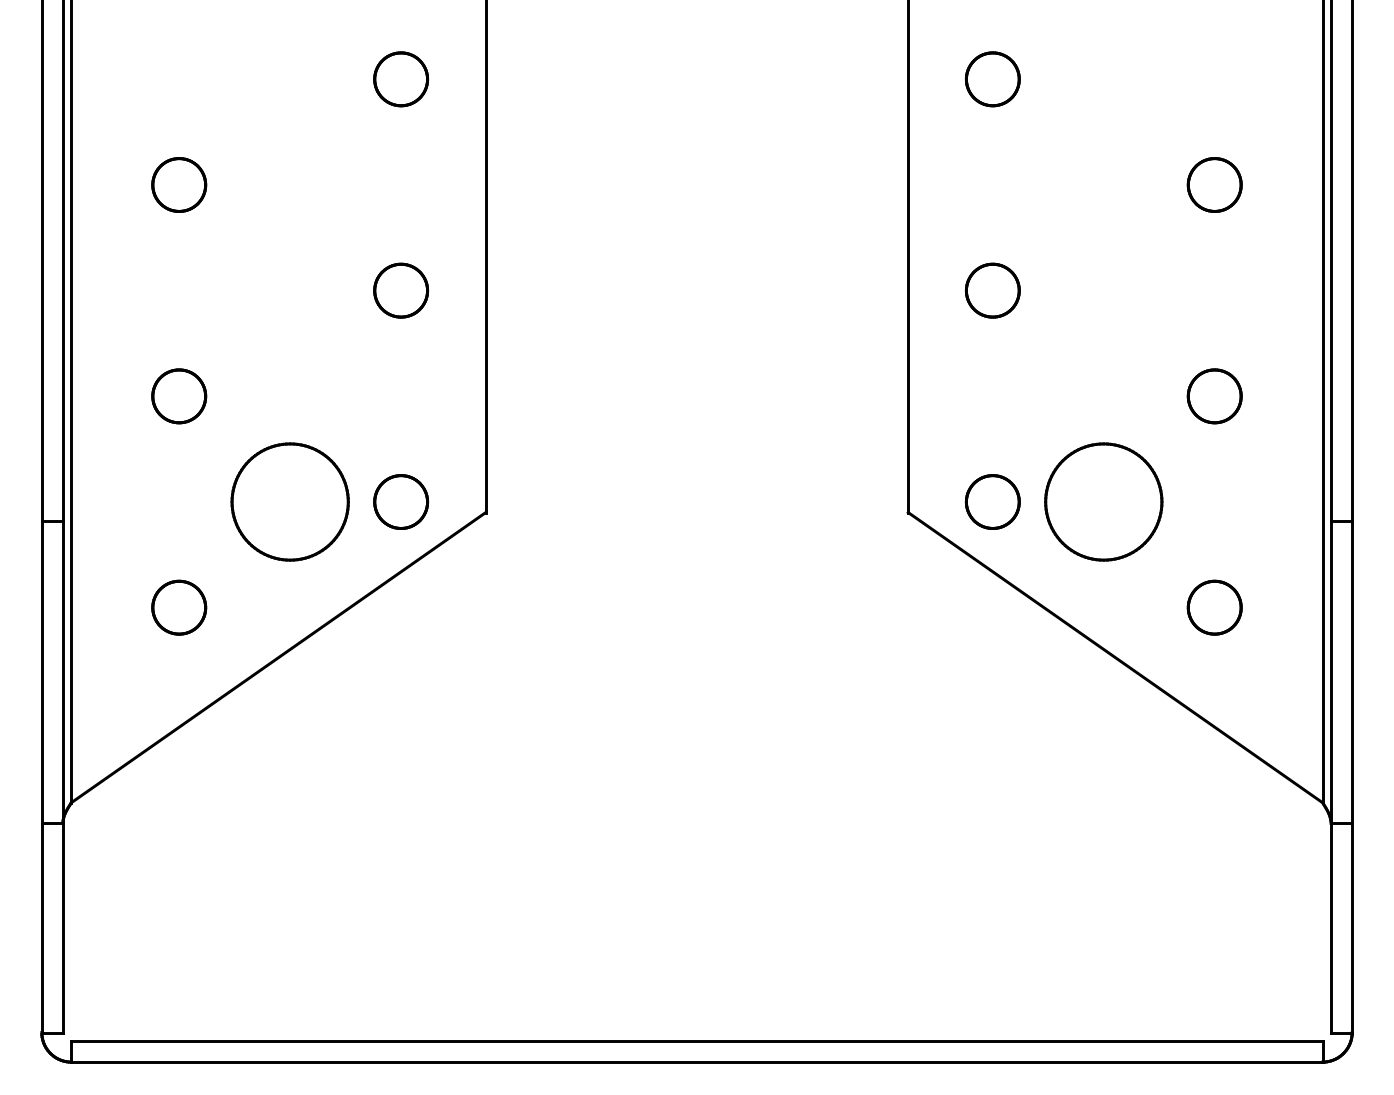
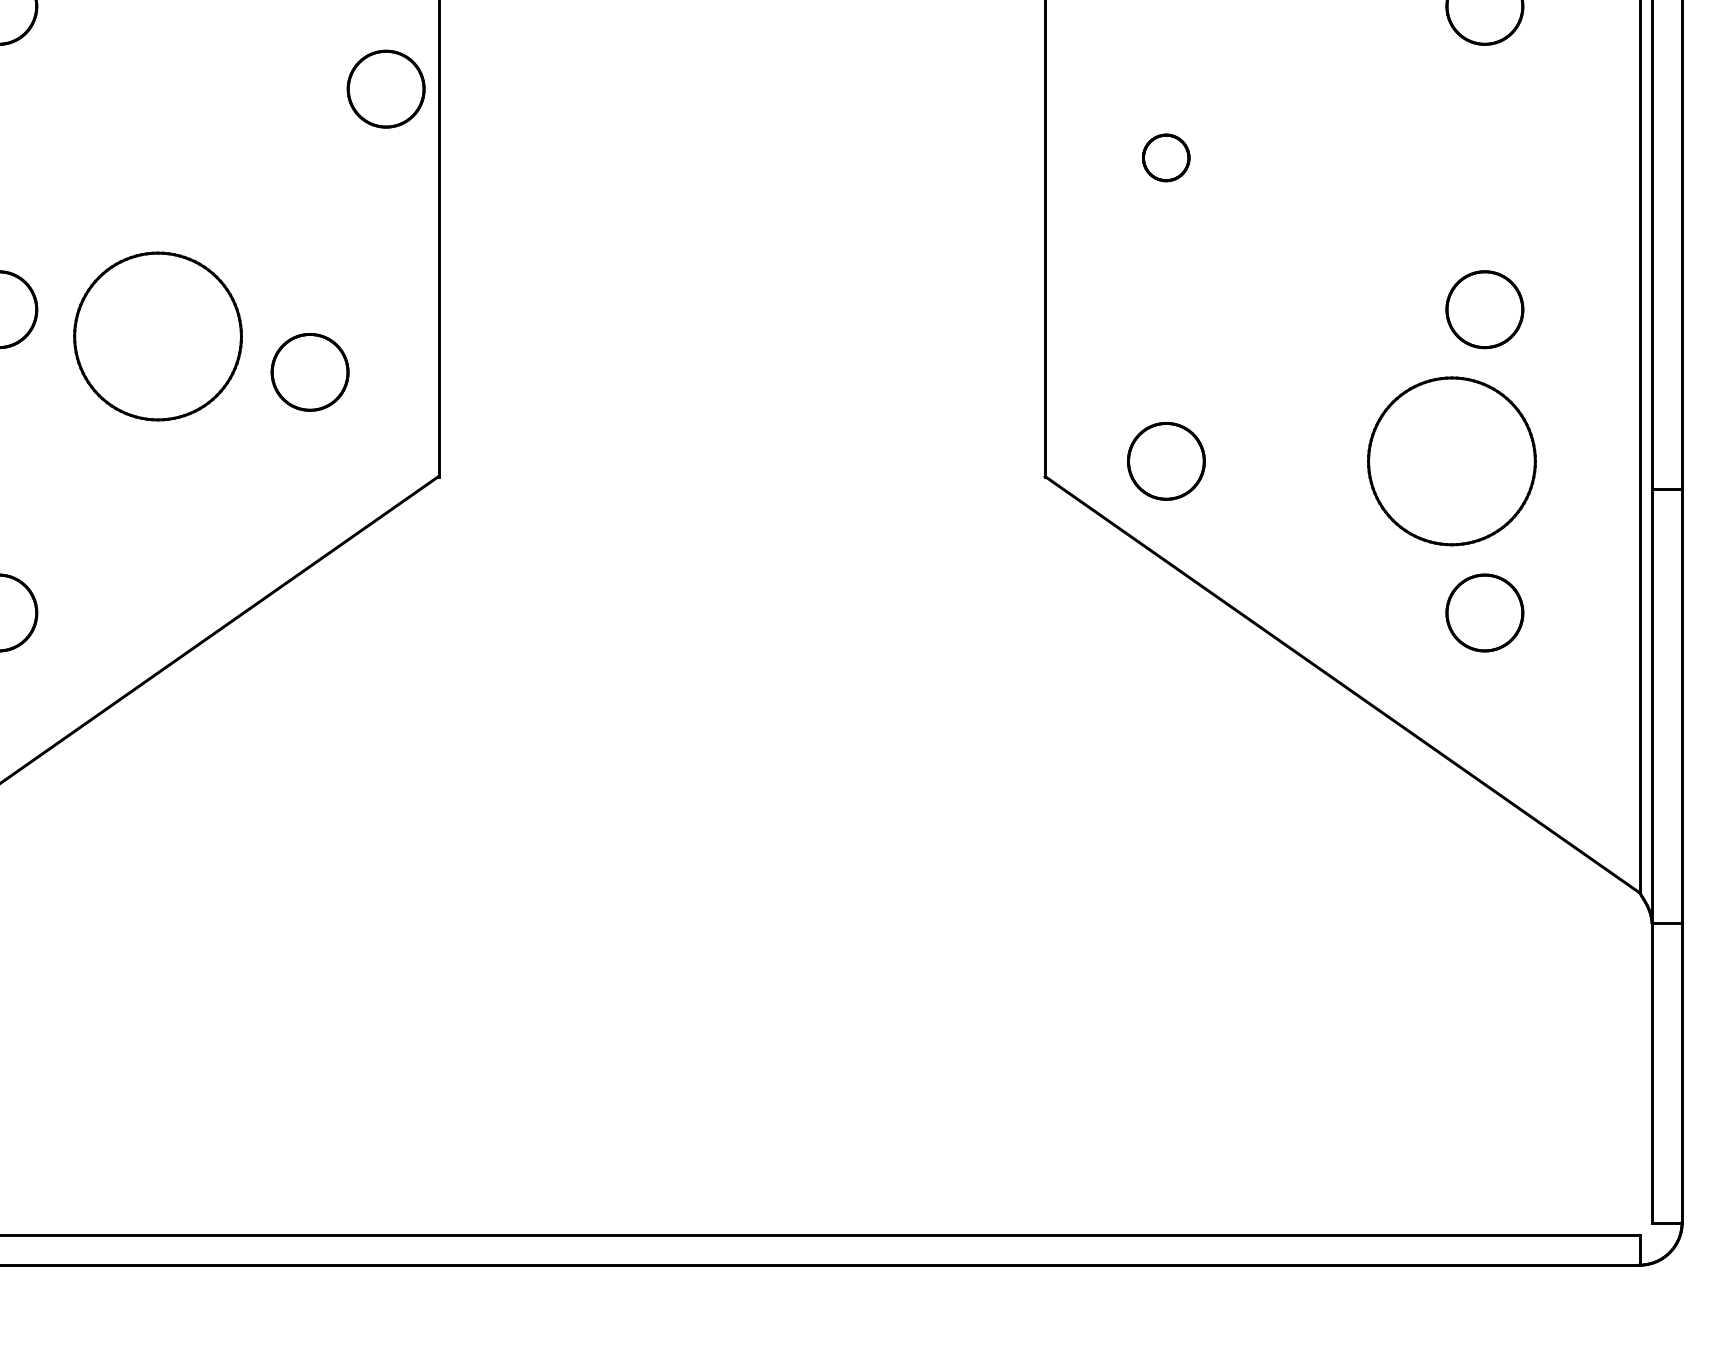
part: (401, 290) -> (386, 88), moved
part: (992, 290) -> (1165, 157), size x0.6
part: (289, 501) -> (157, 335), moved
part: (401, 501) -> (310, 371), moved
part: (1103, 501) -> (1451, 460), moved

